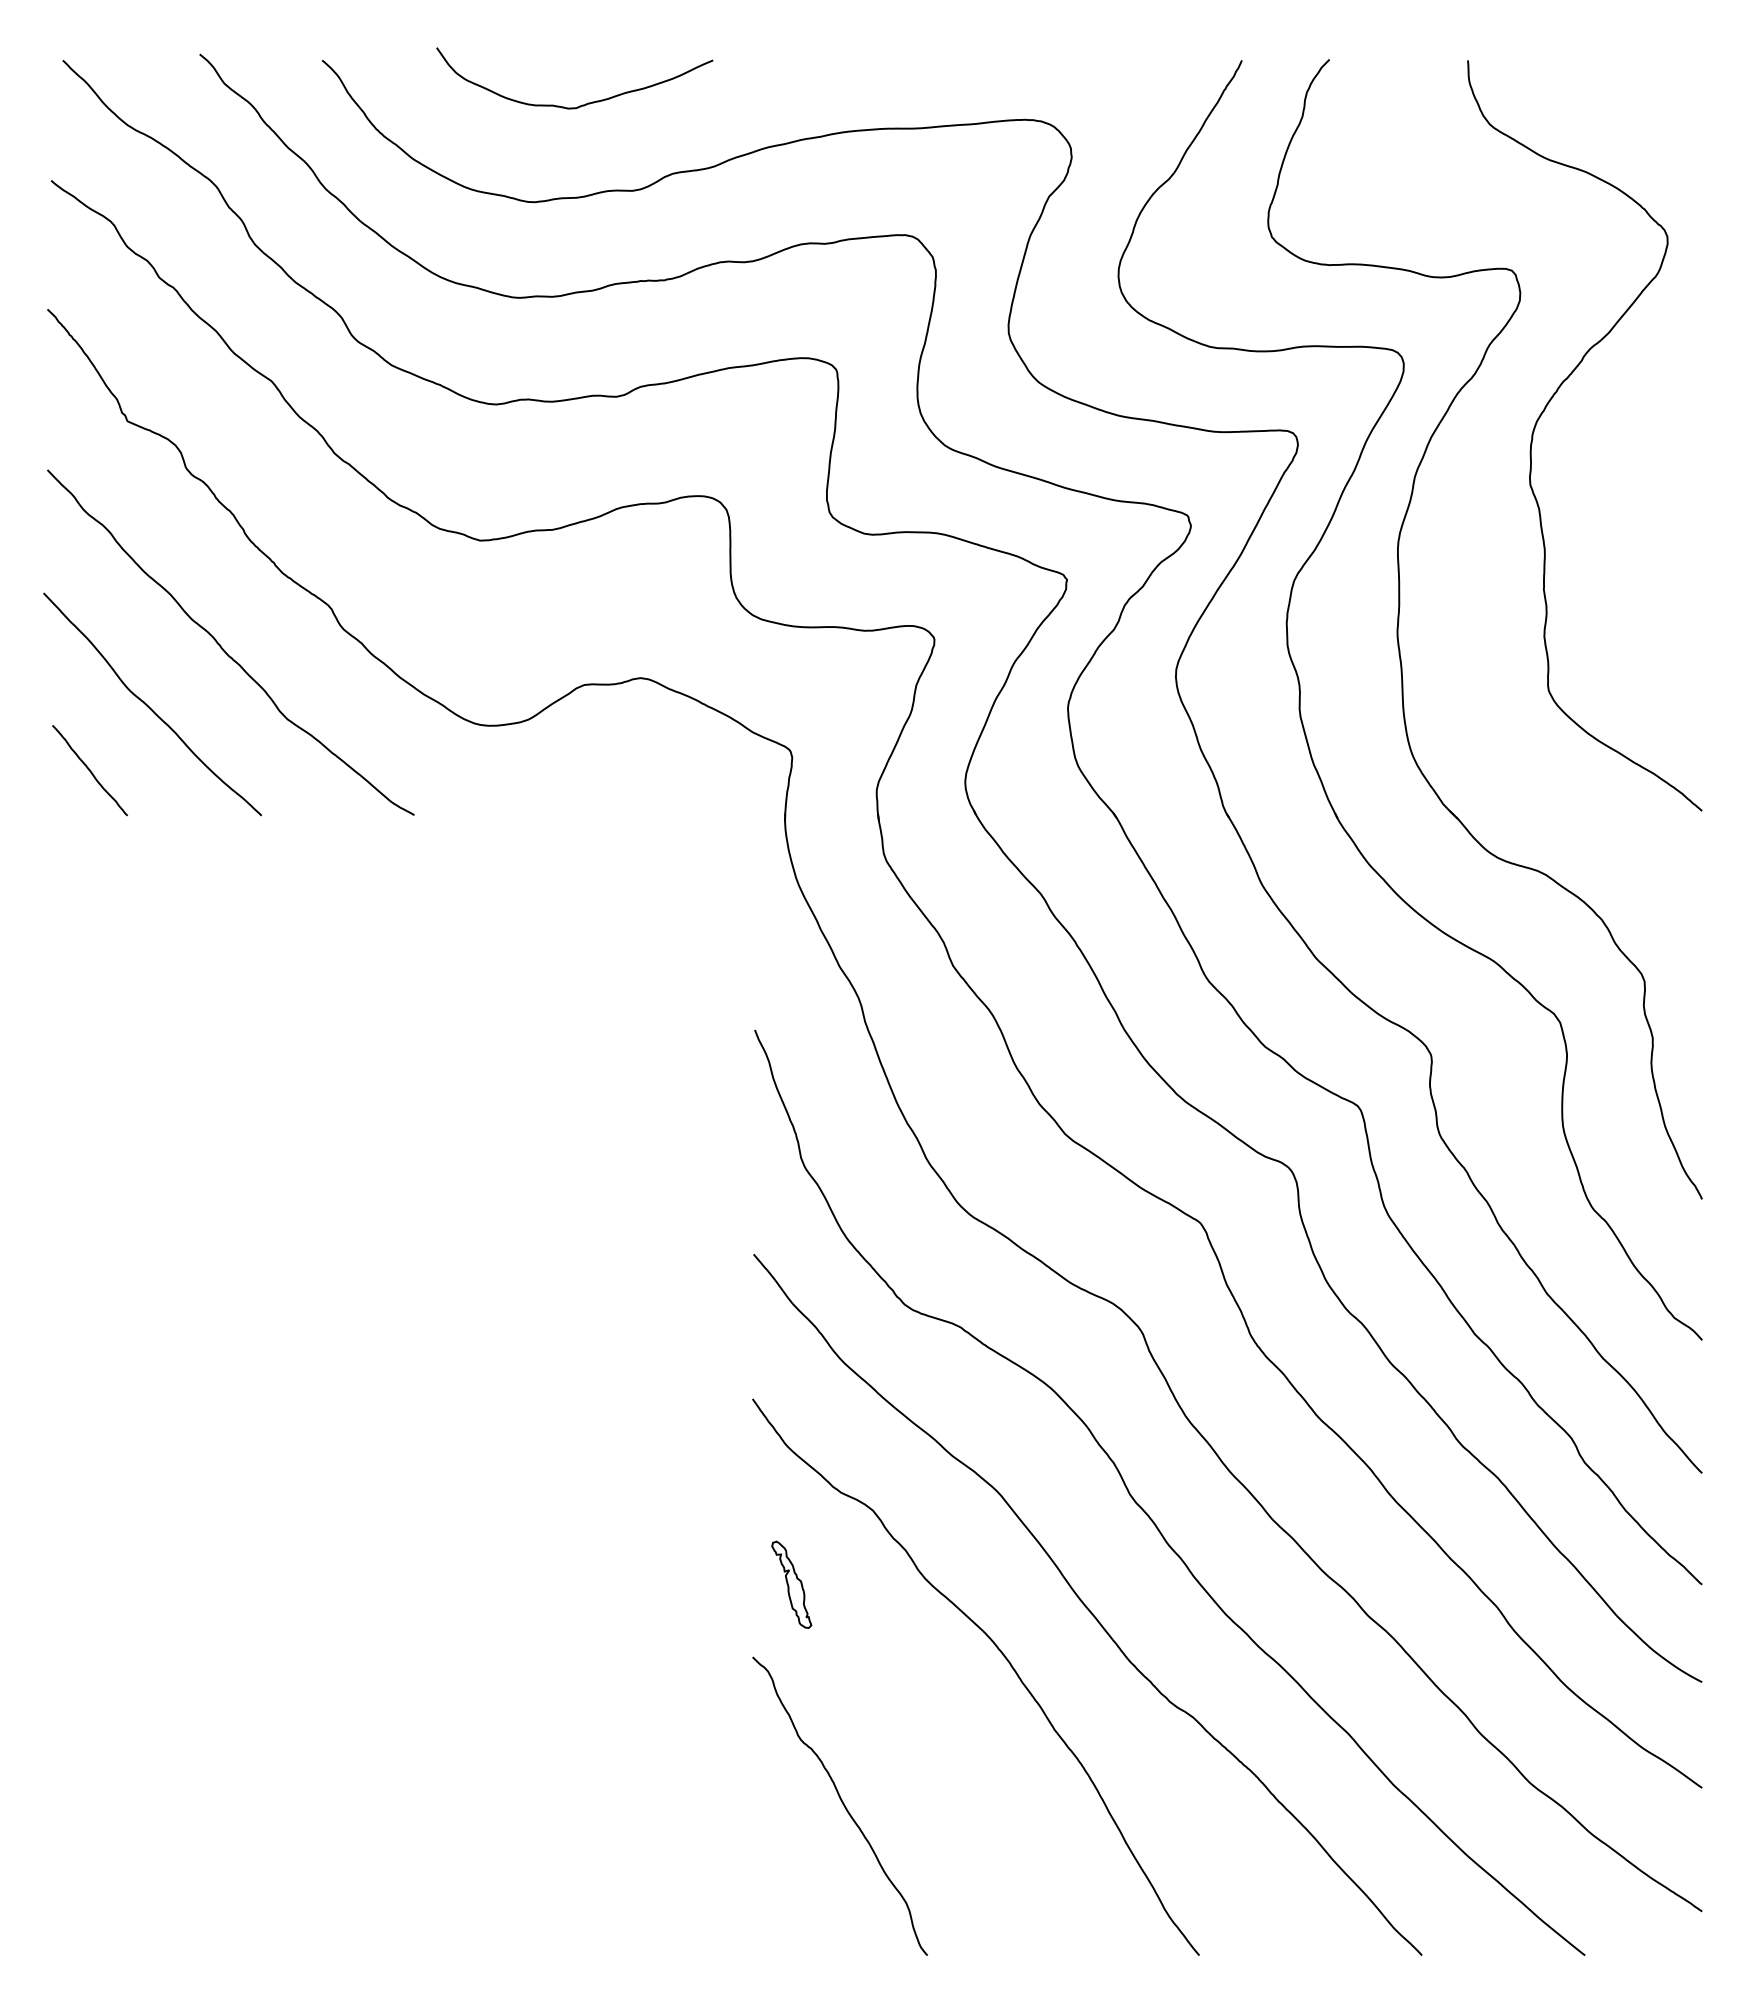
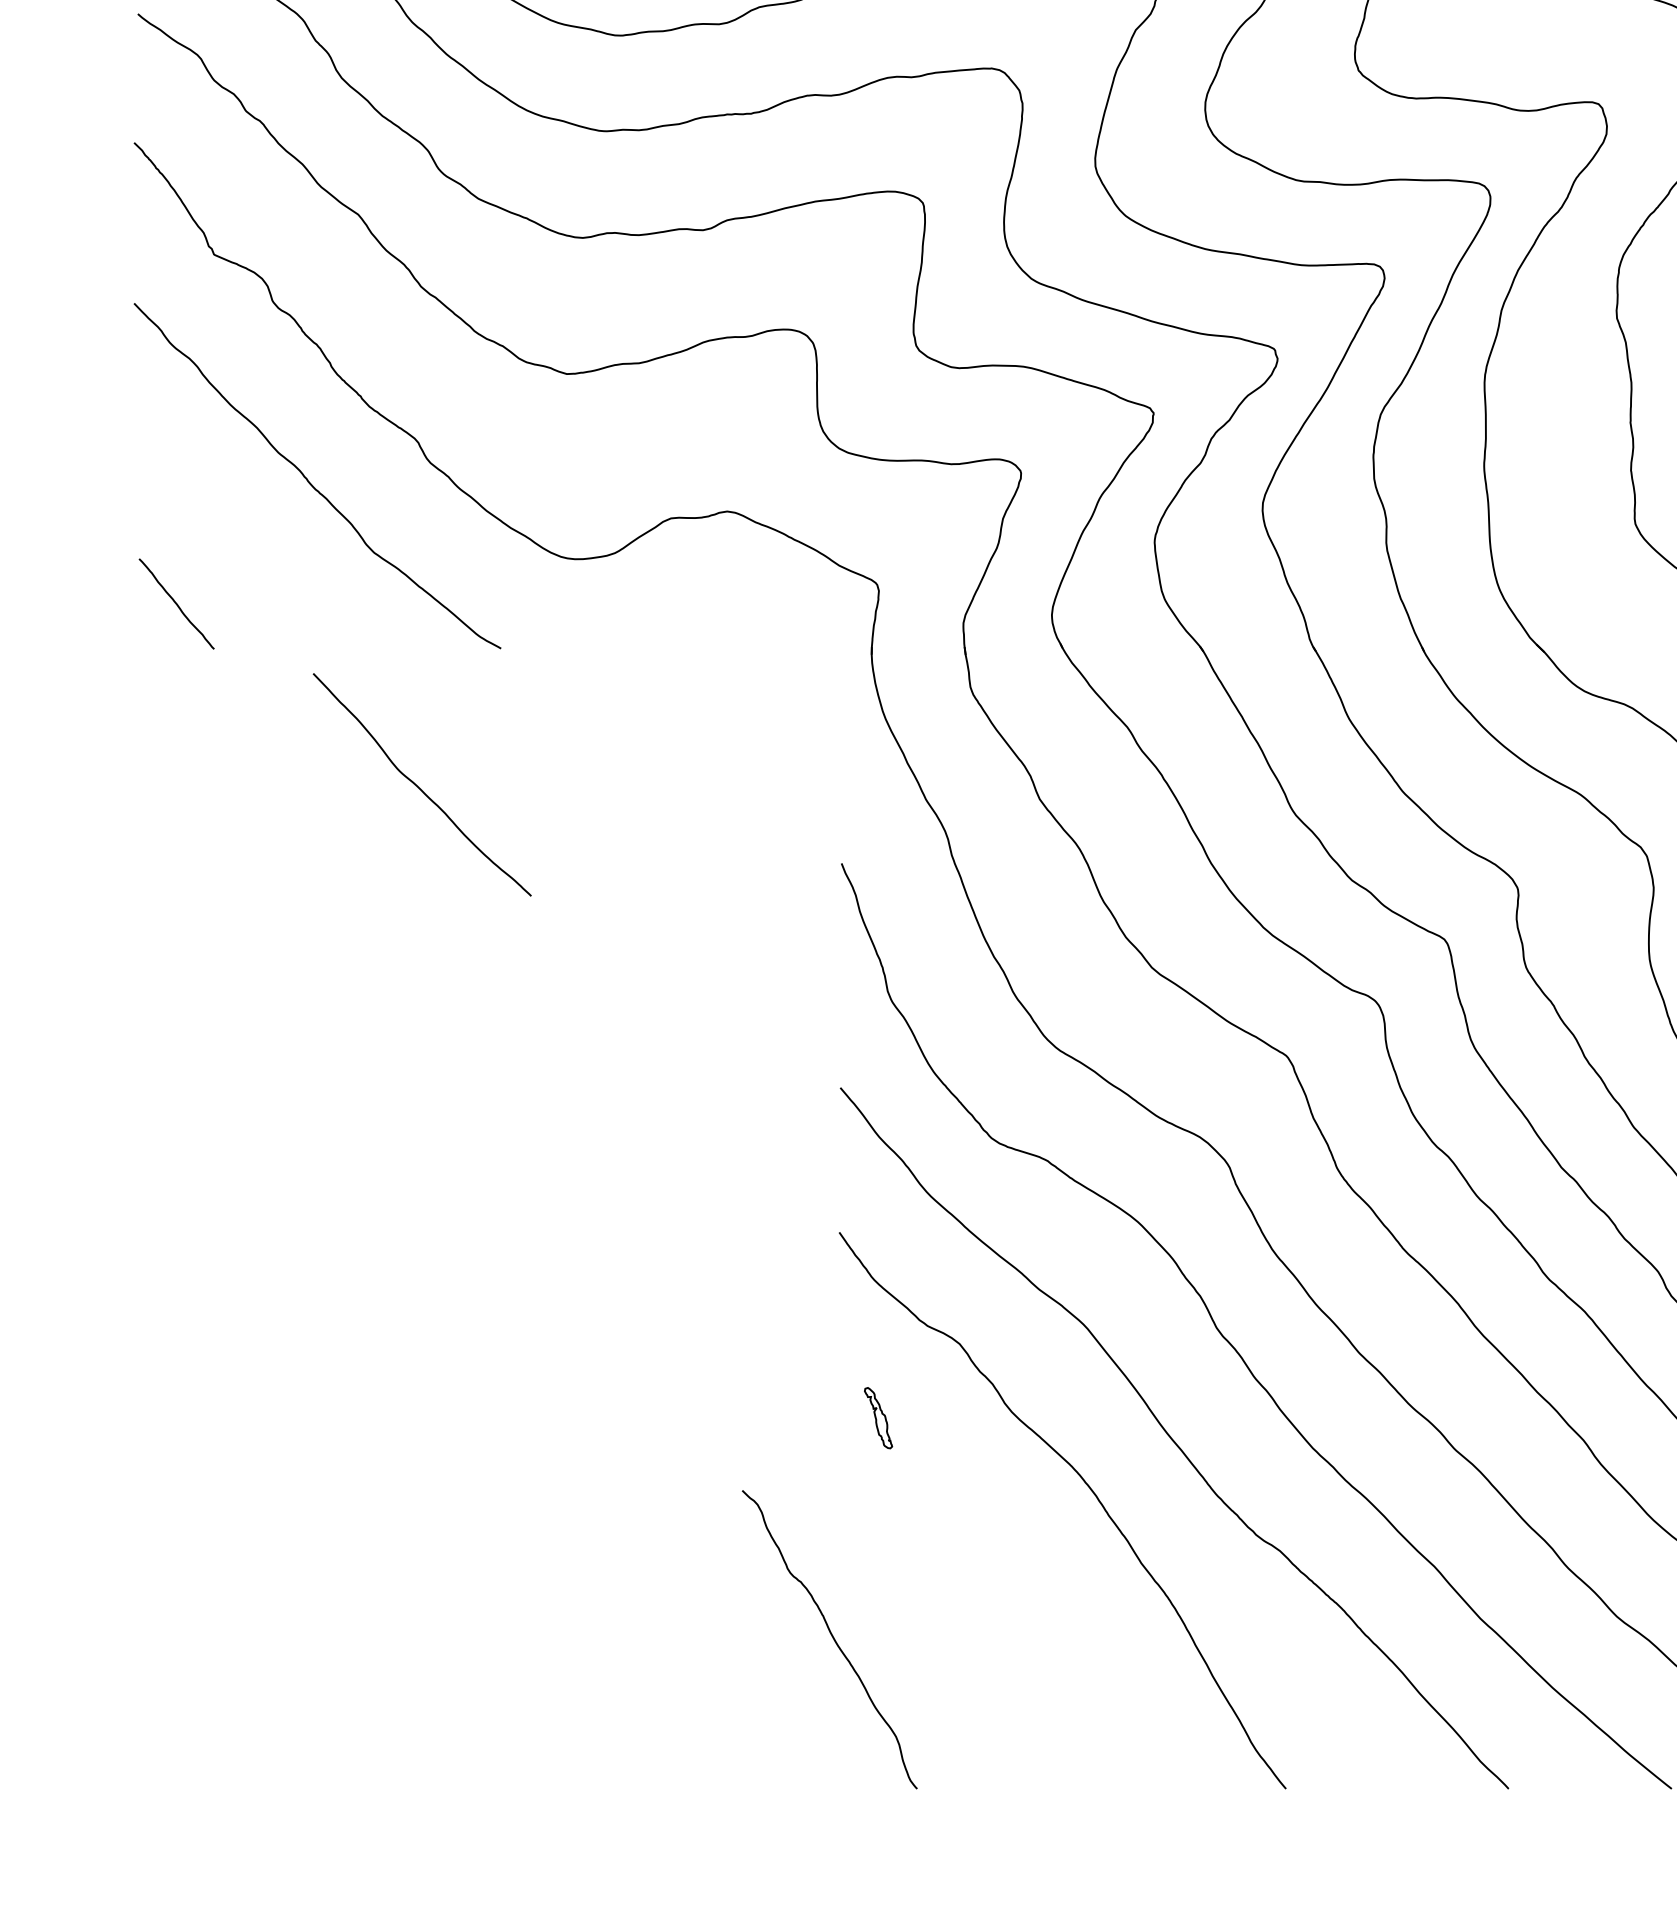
curve: (149, 706) -> (419, 786), moved
part: (791, 1584) -> (878, 1417), size x0.7
curve: (842, 1804) -> (832, 1637), moved

